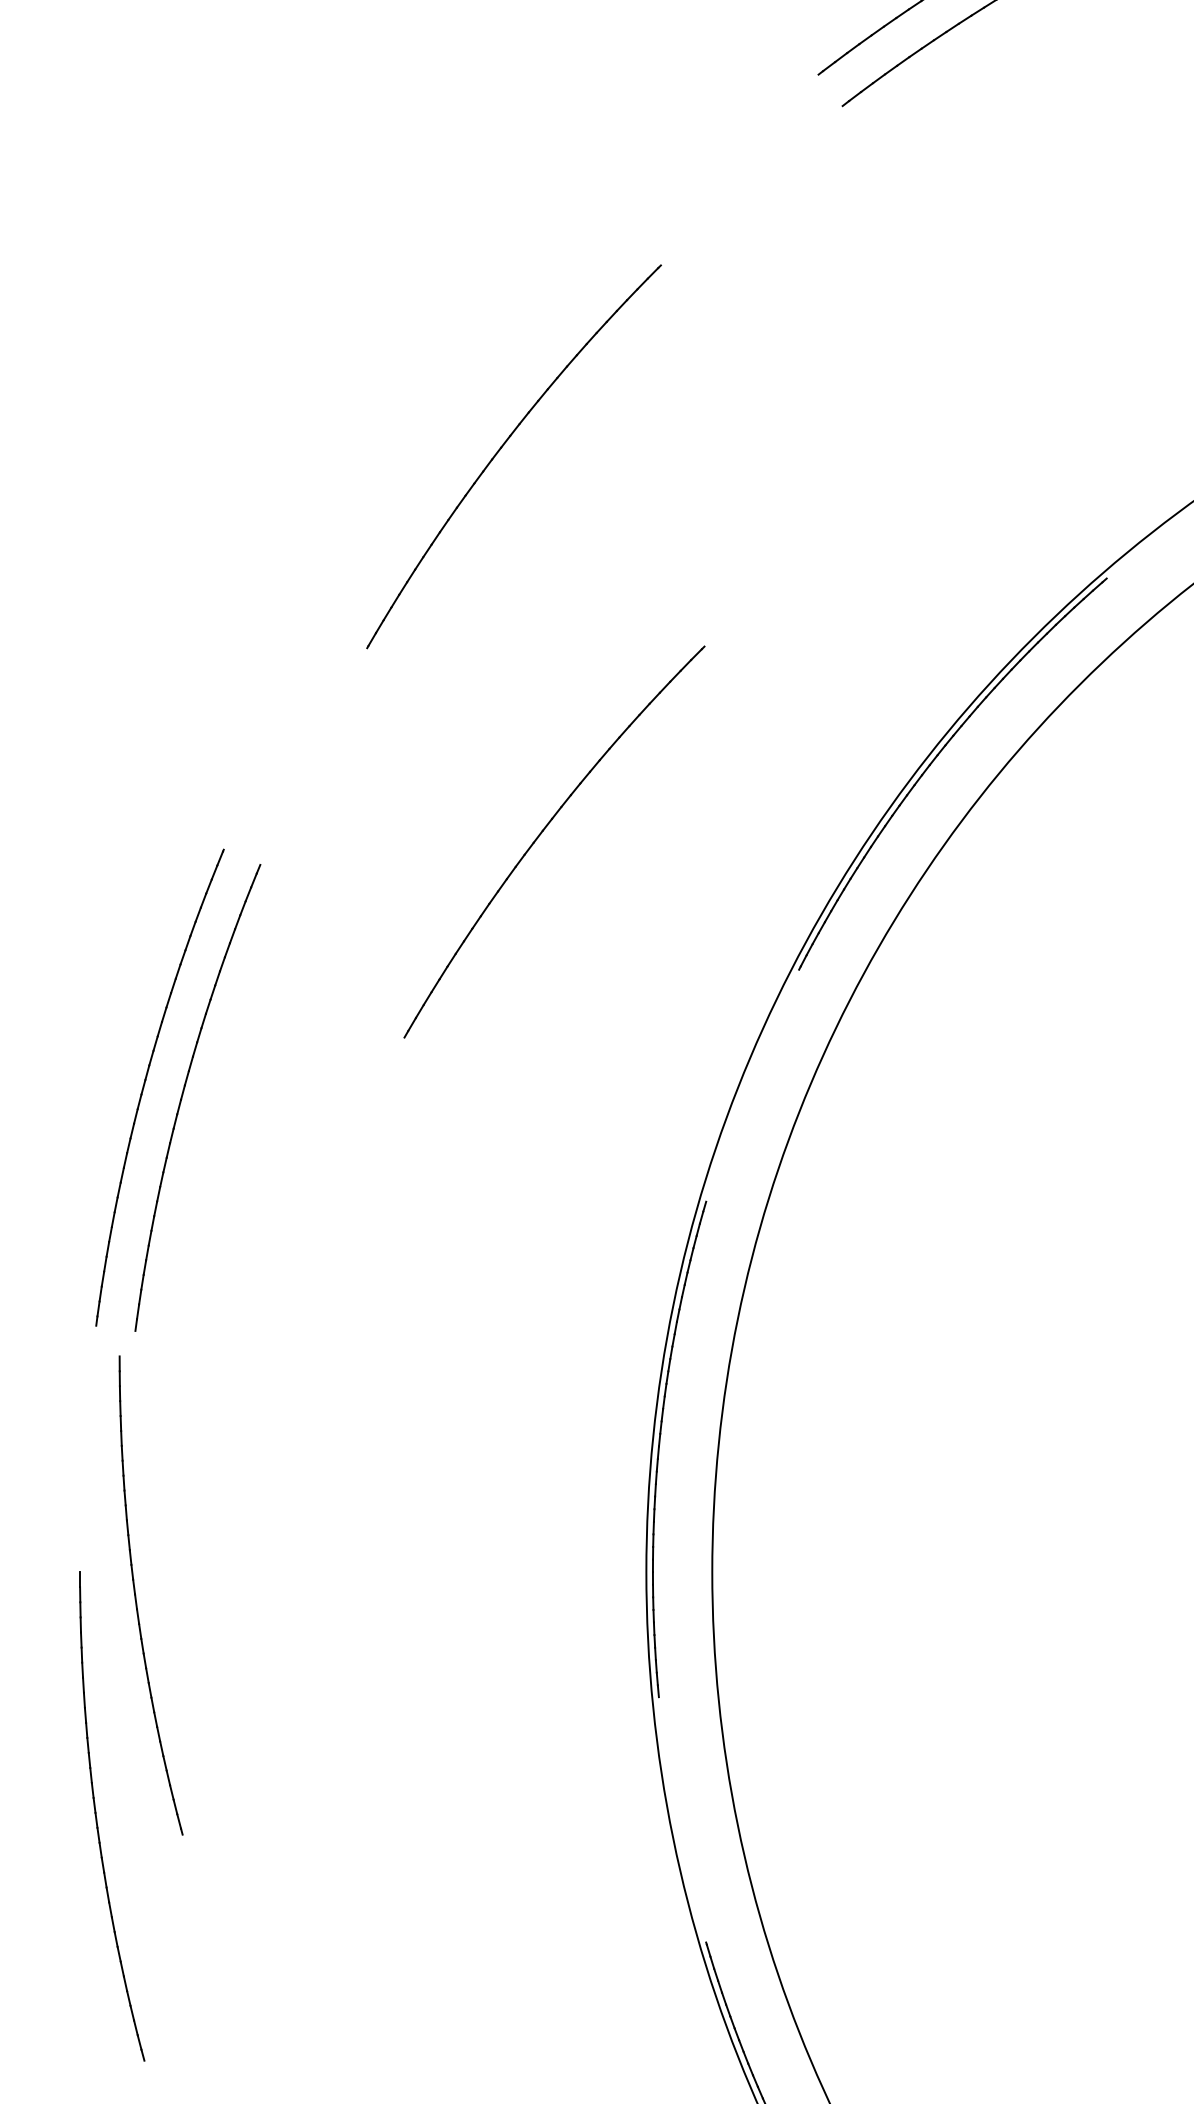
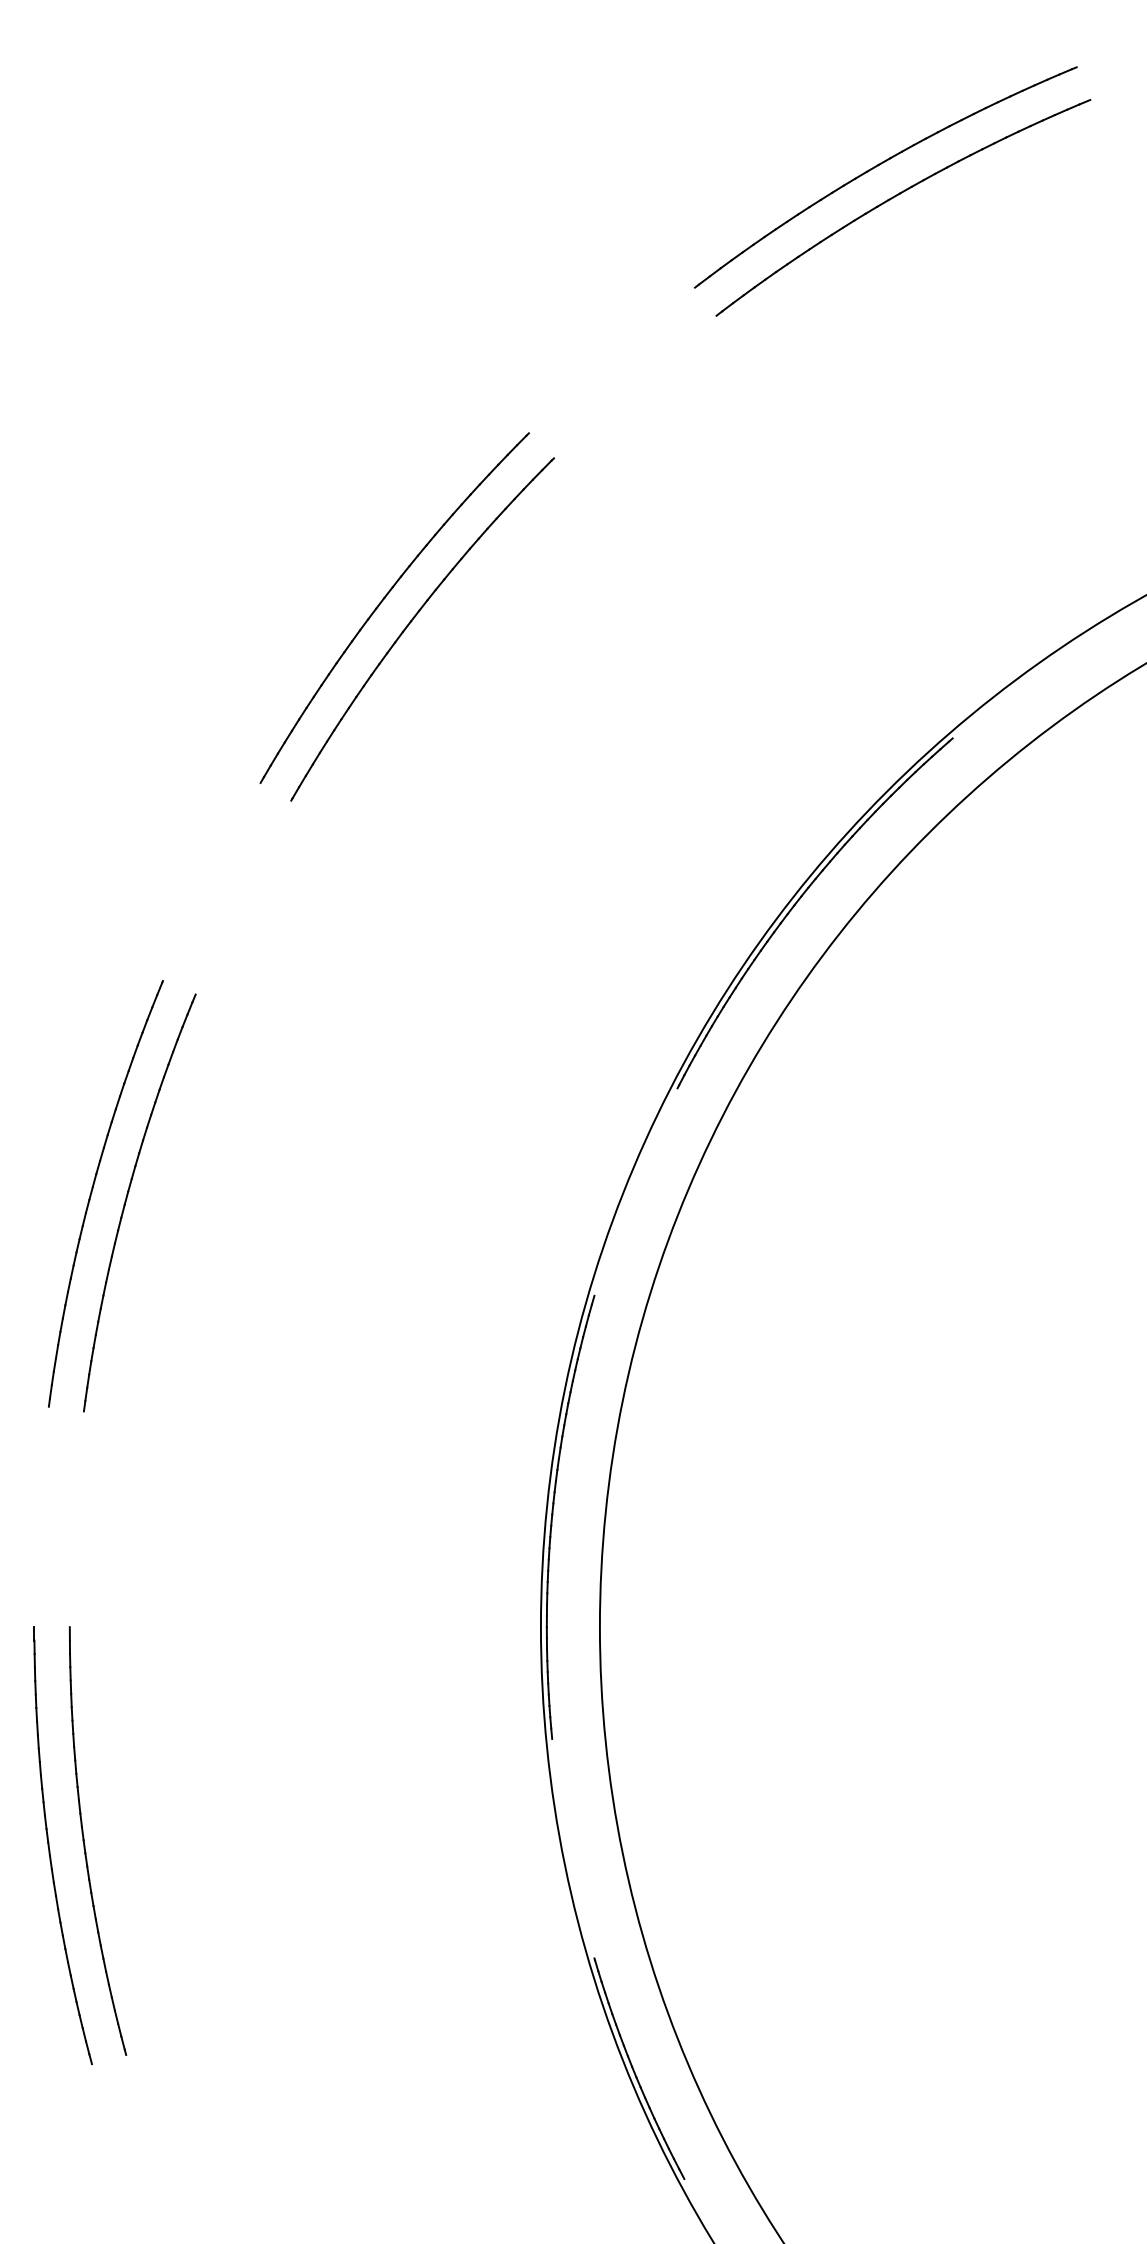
part: (544, 831) -> (385, 598), moved
part: (137, 1599) -> (85, 1844), moved

